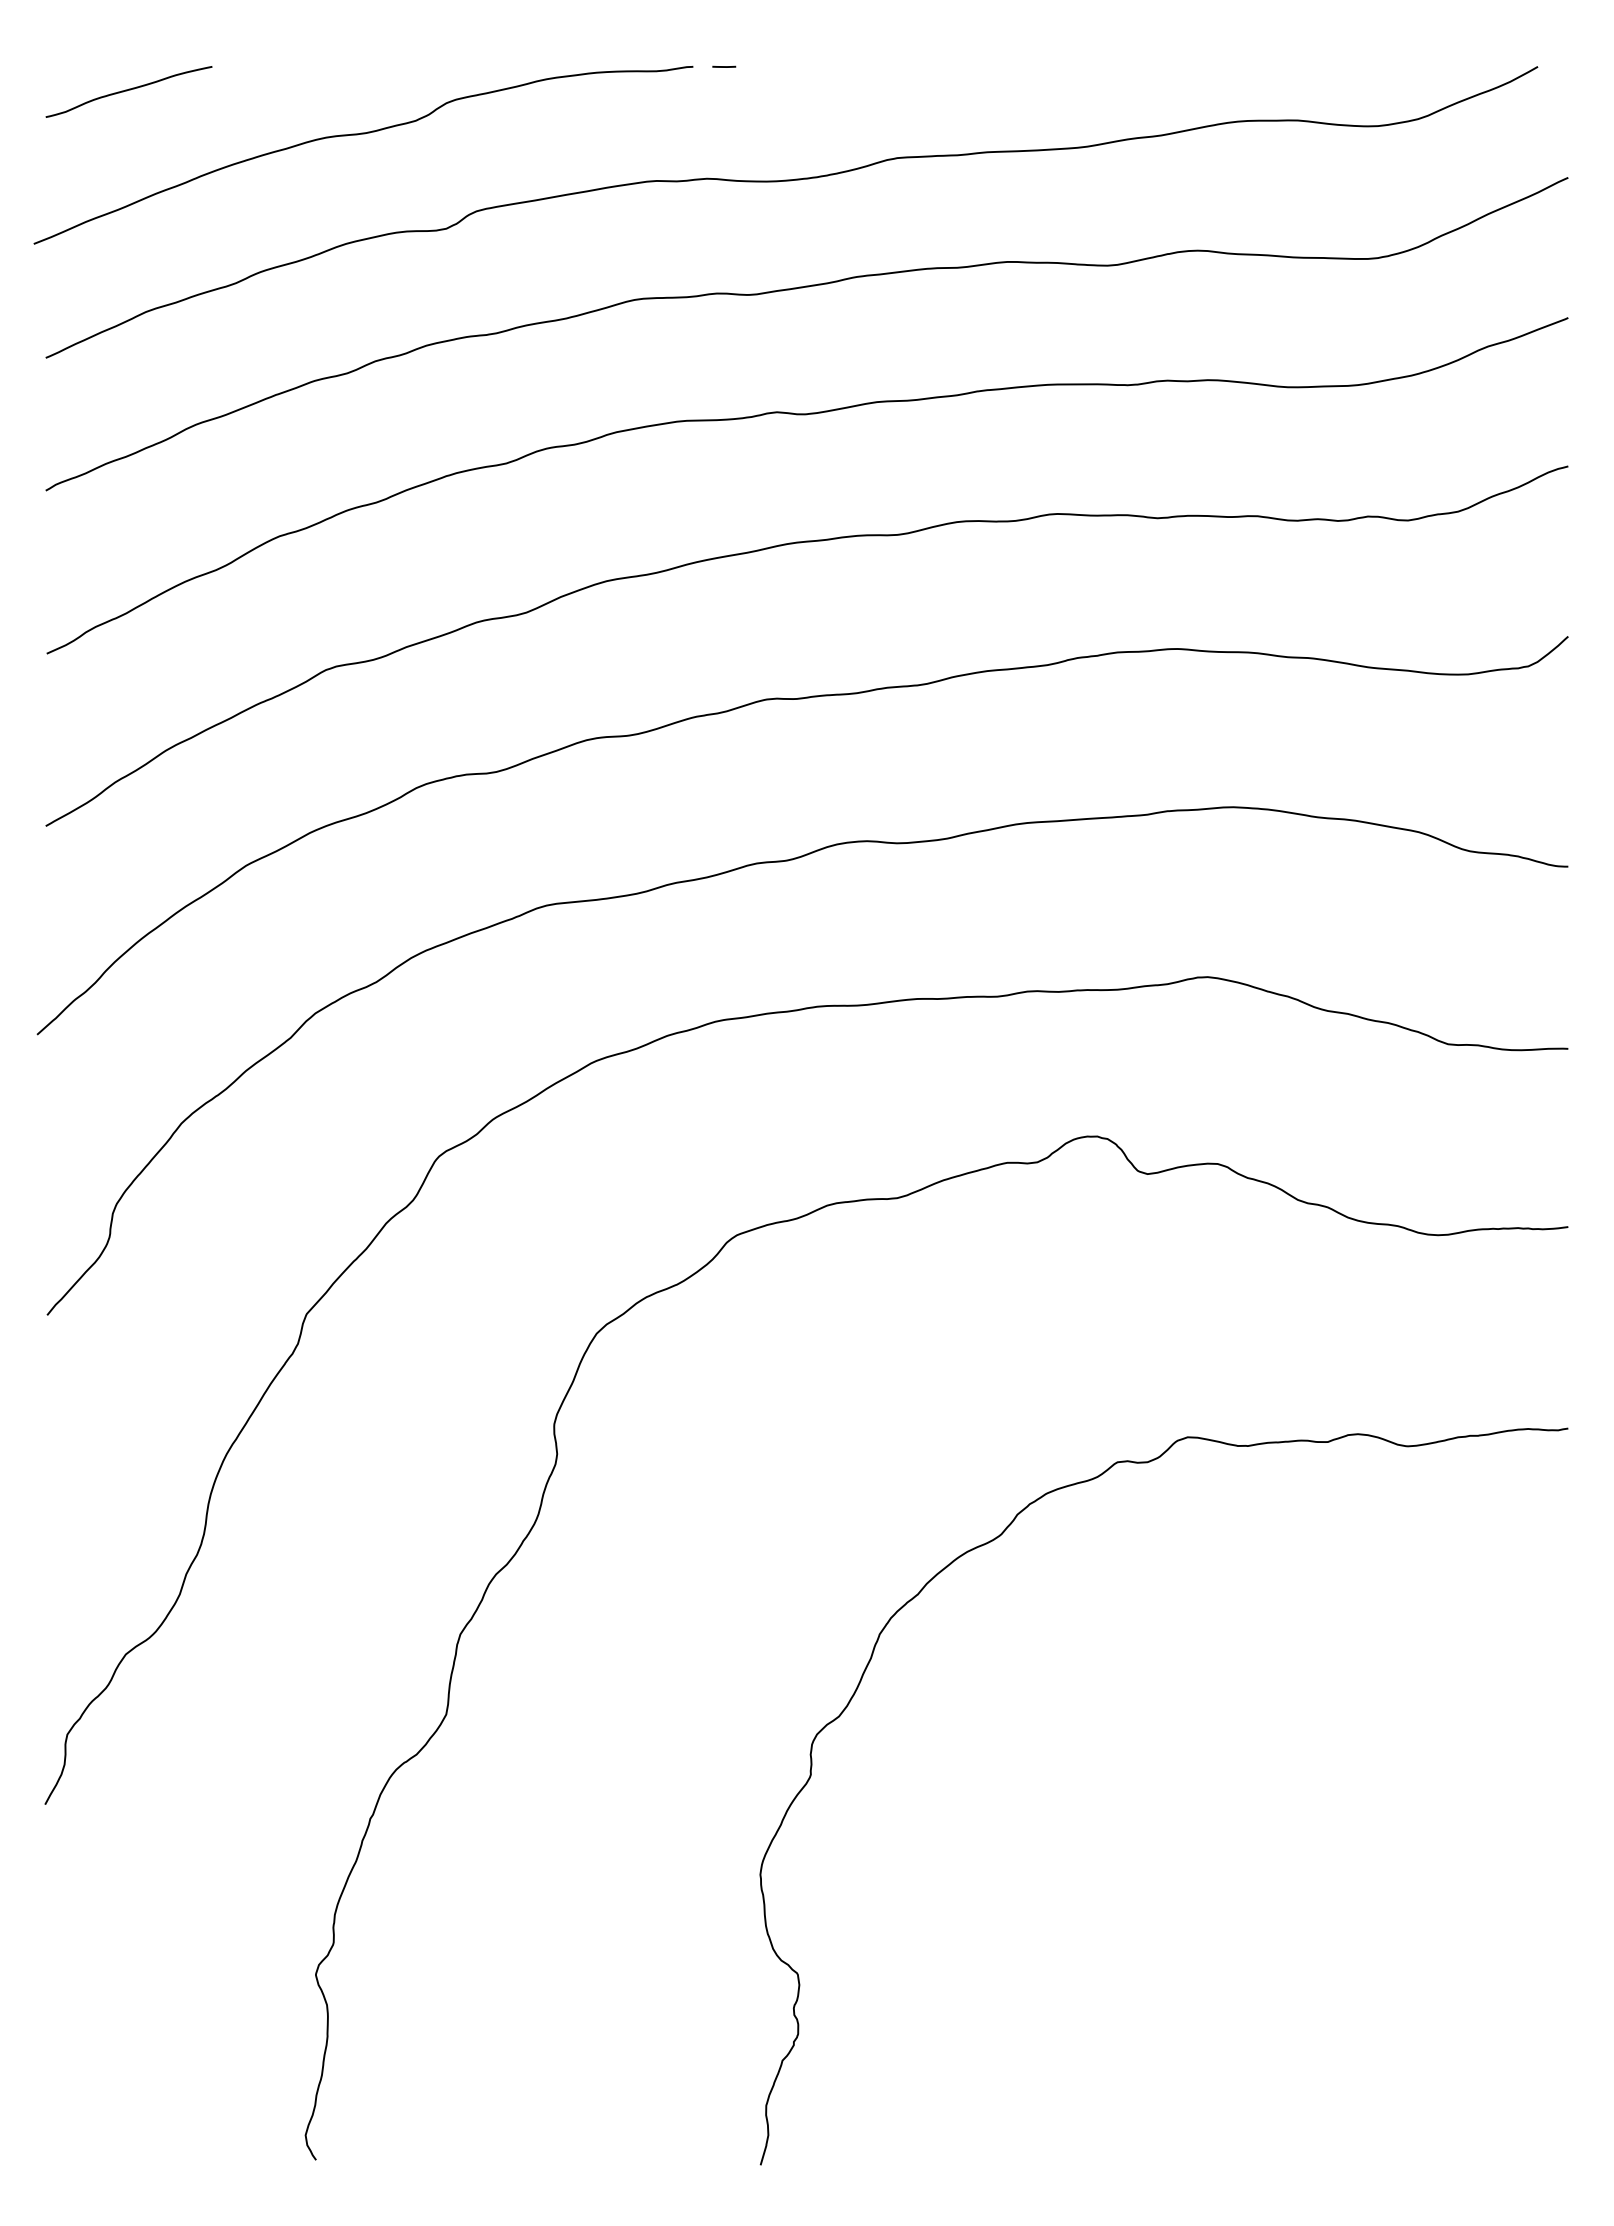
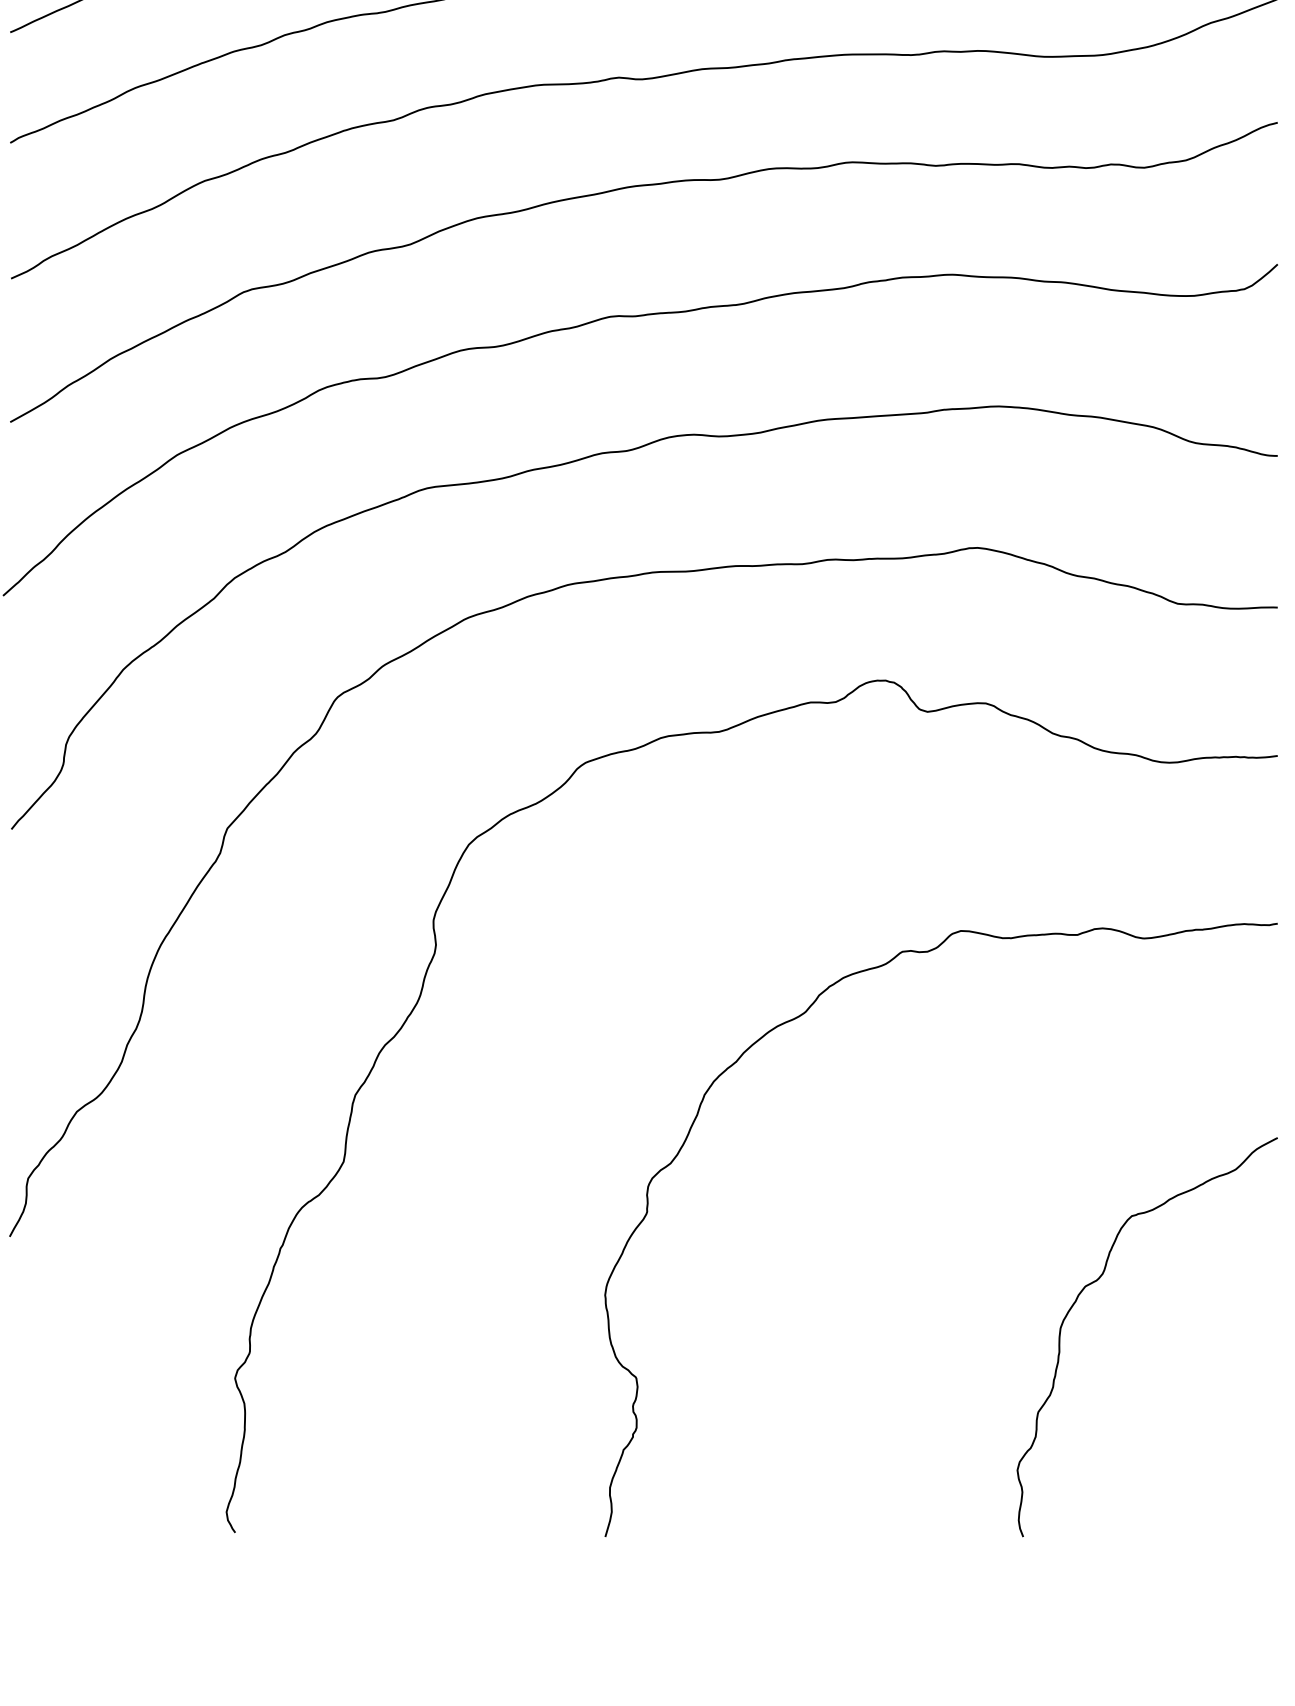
curve: (1354, 1855) -> (1099, 1279), added

